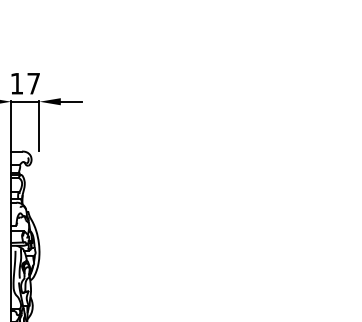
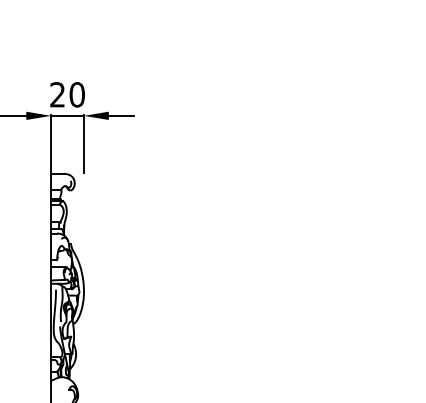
text: (25, 83) -> (67, 94), 17 -> 20

